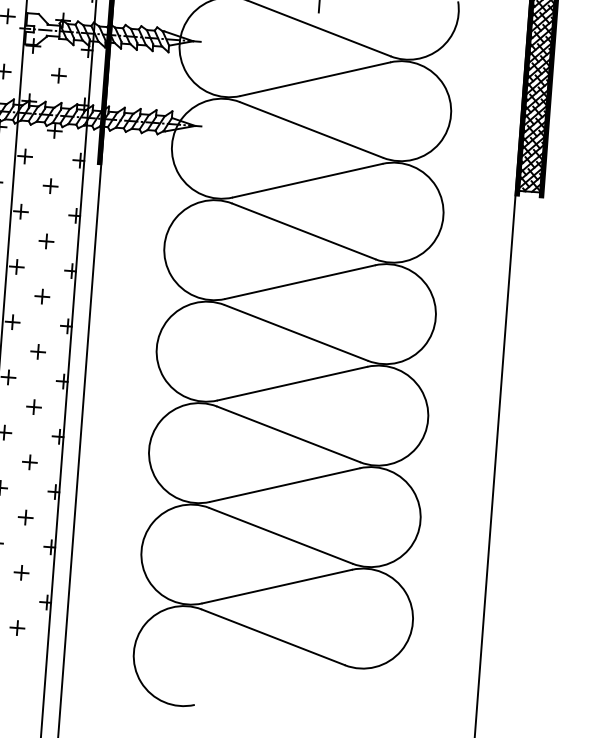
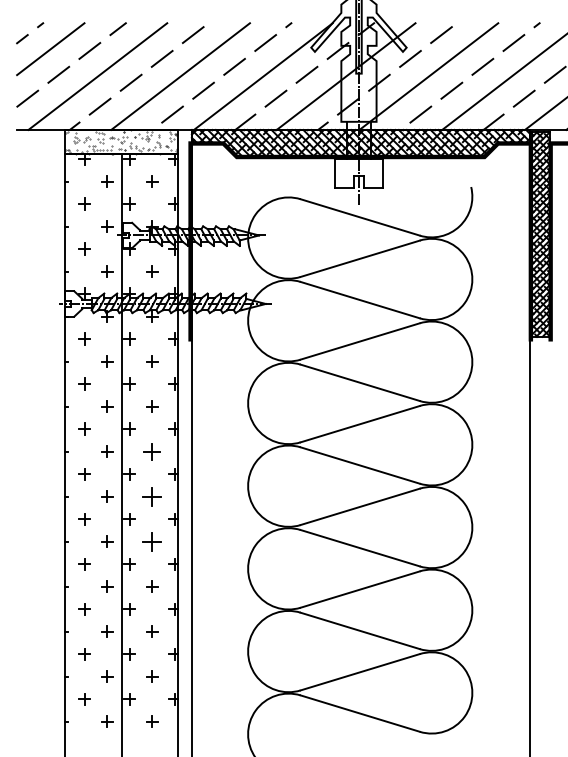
part: (42, 296) -> (152, 451), size x1.4
part: (38, 351) -> (152, 496), size x1.6
part: (34, 406) -> (152, 541), size x1.6

